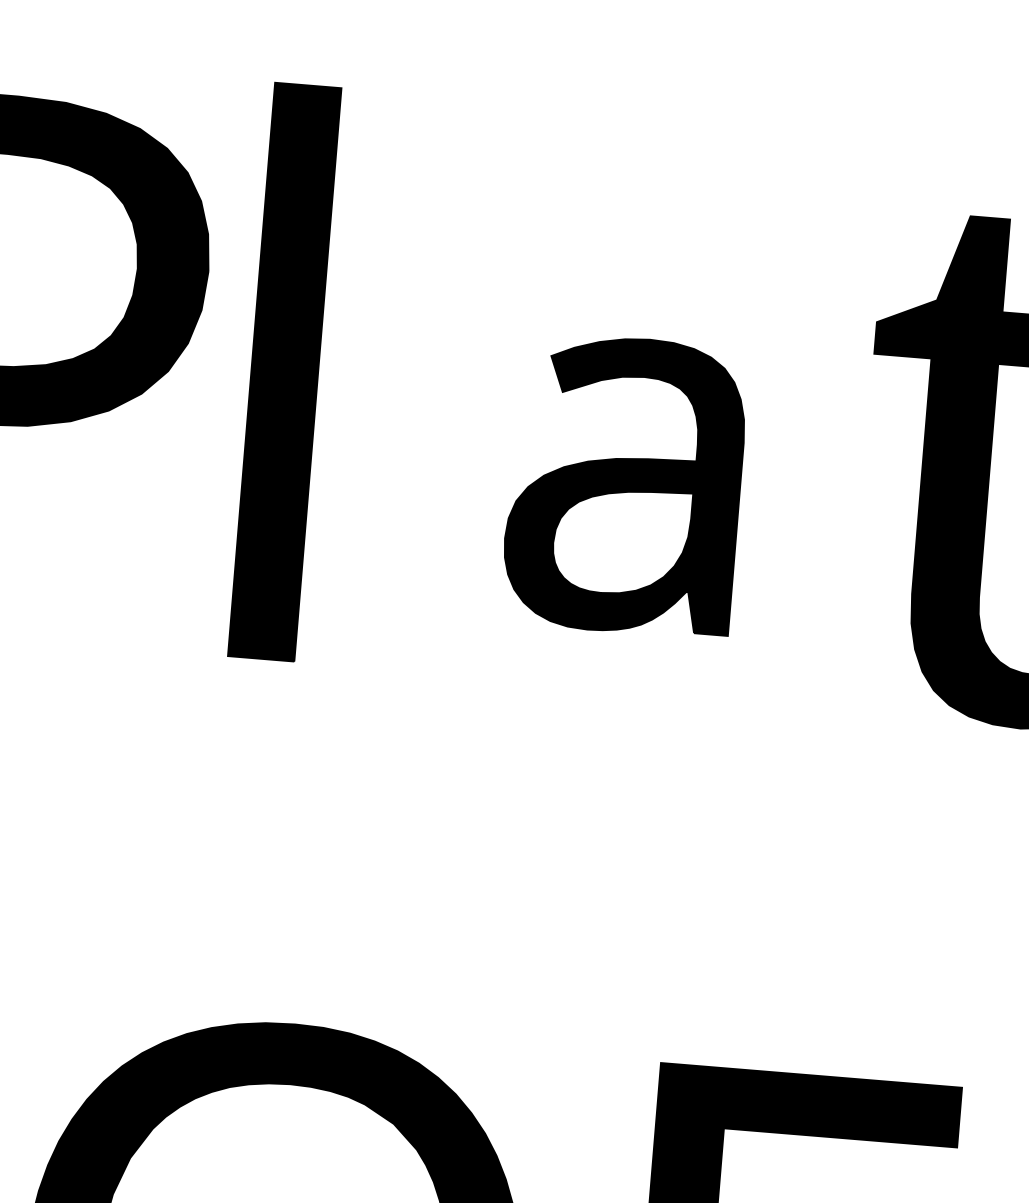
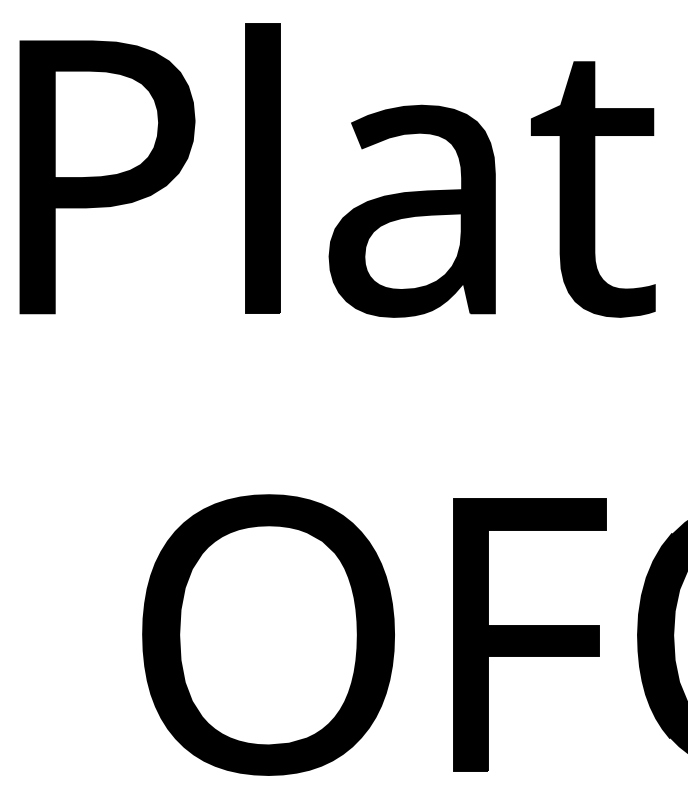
part: (283, 371) -> (262, 168), moved
part: (623, 483) -> (411, 210), size x1.43

